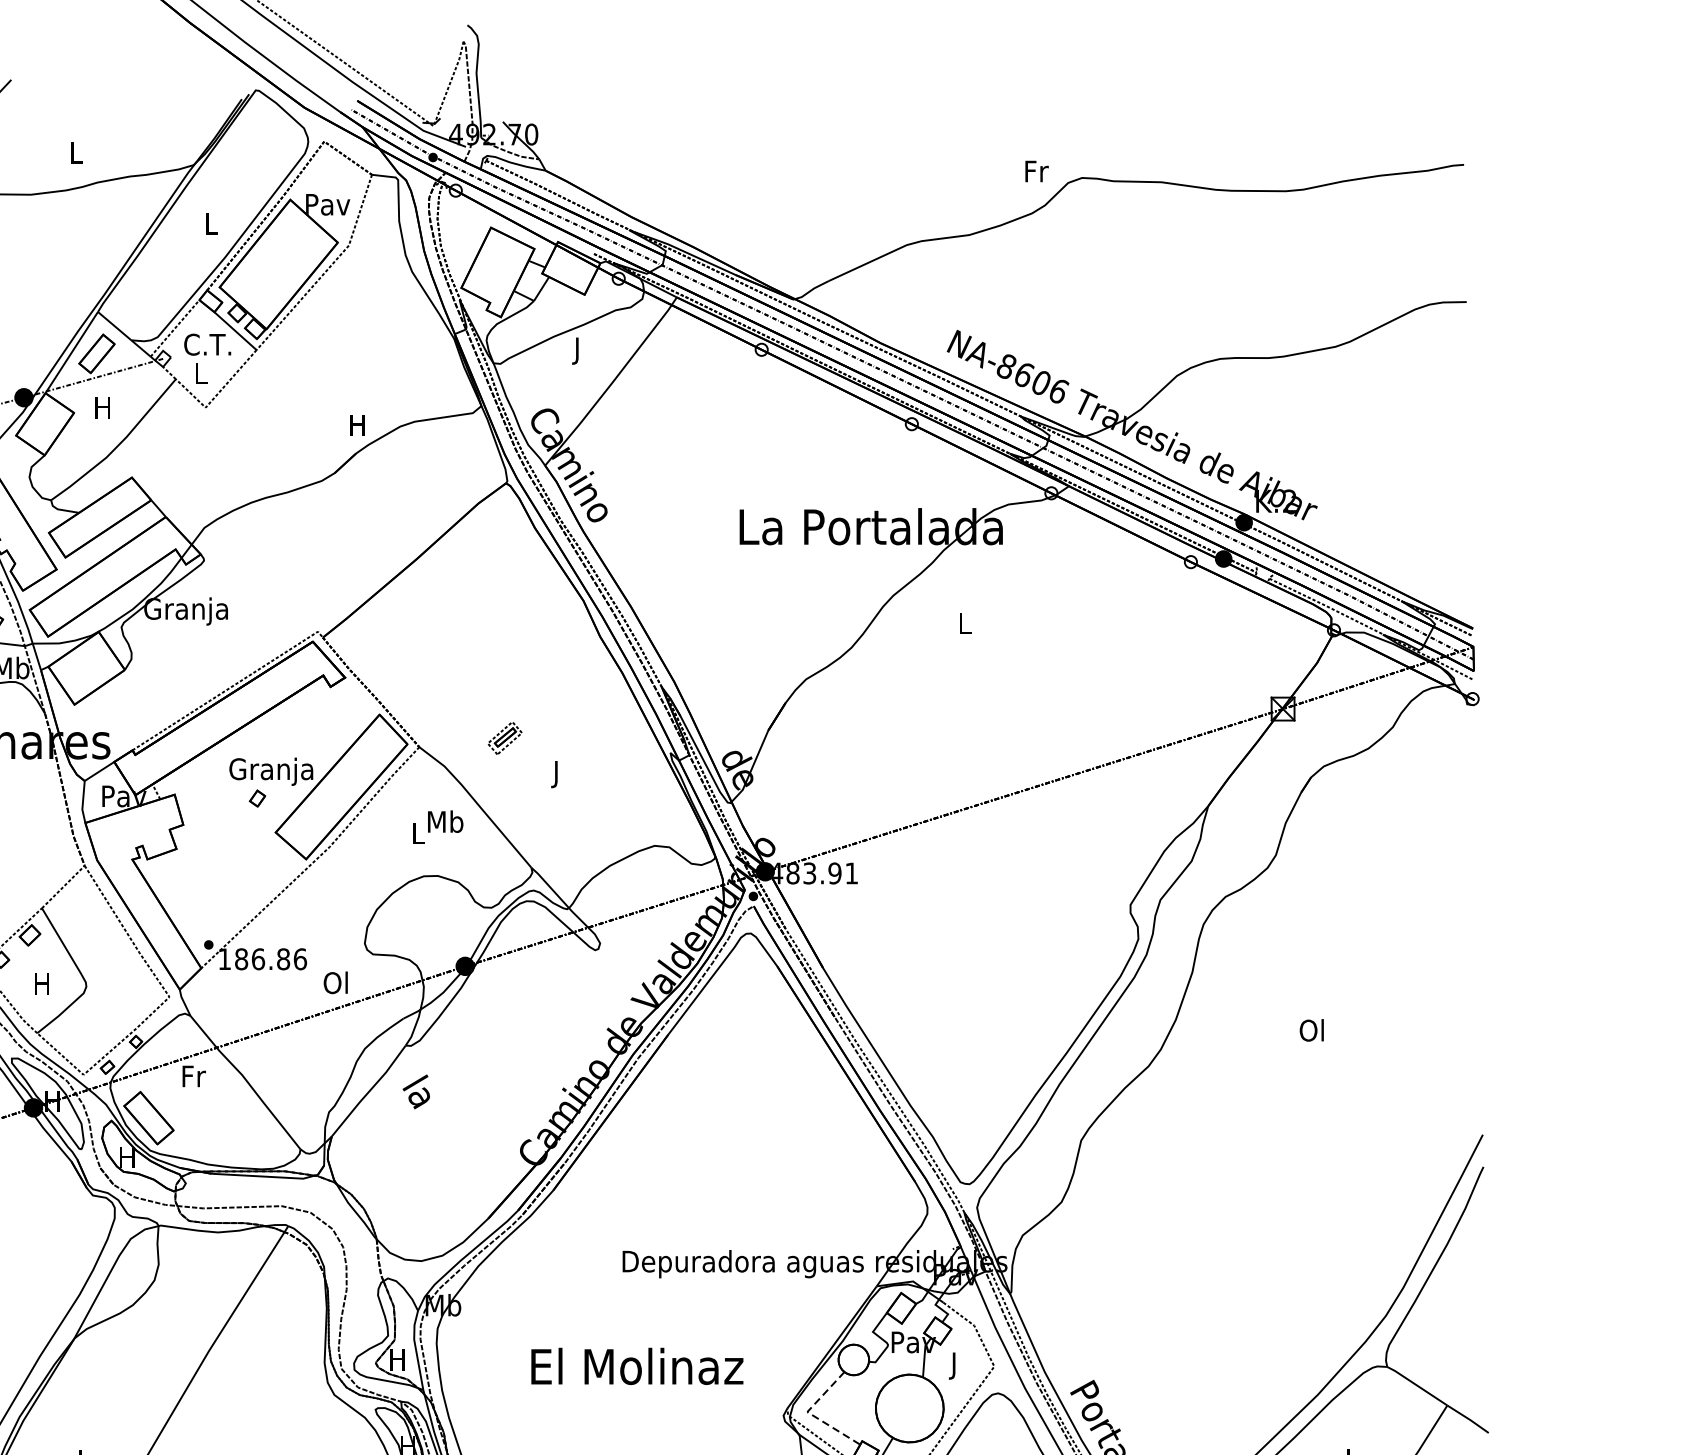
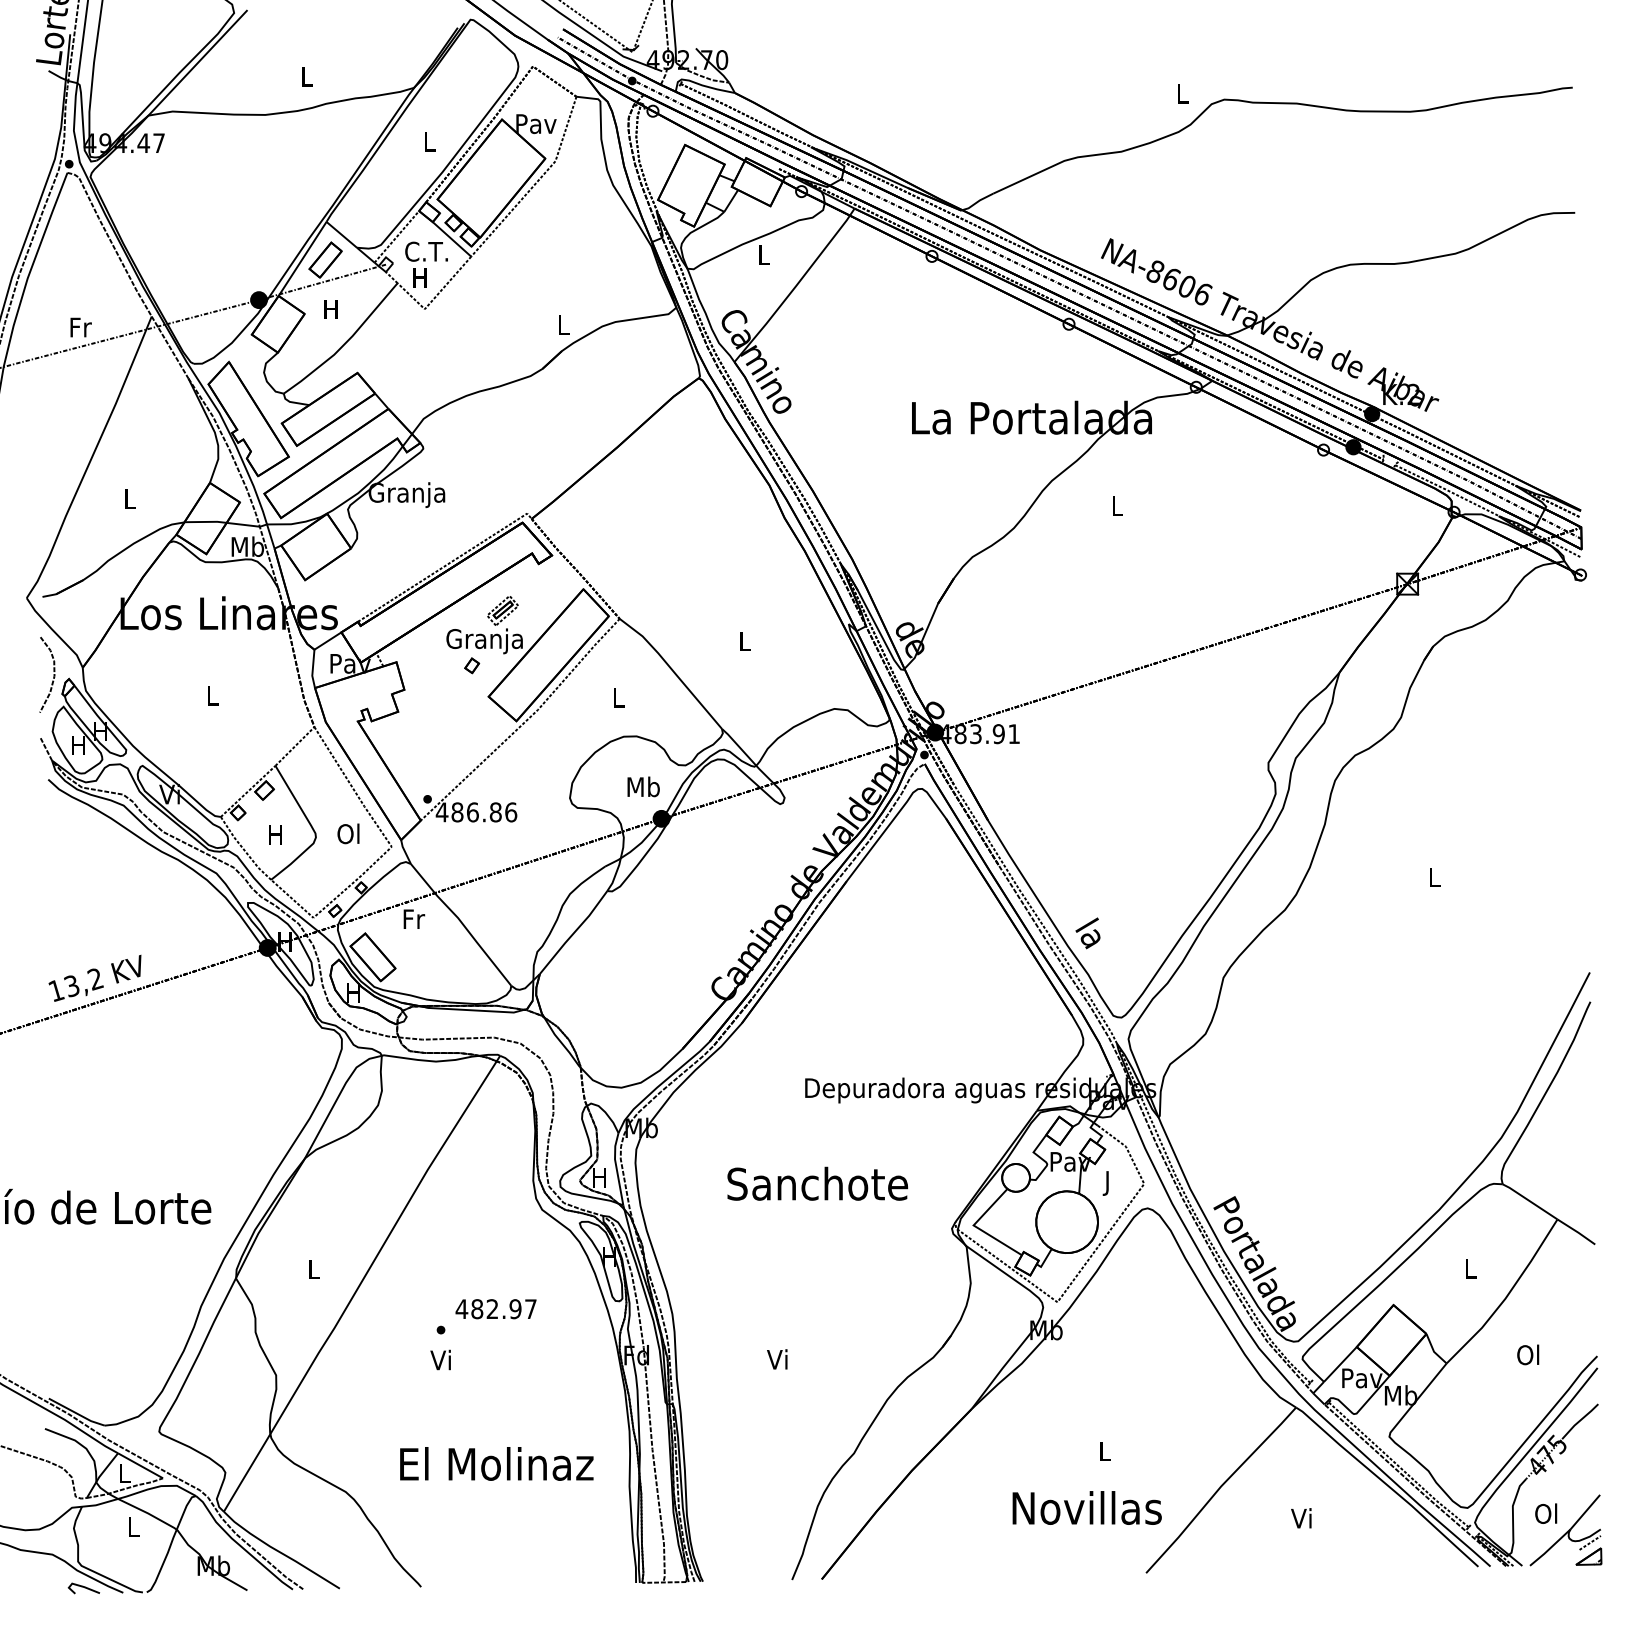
text: (1036, 171) -> (1182, 93), Fr -> L
text: (578, 351) -> (764, 257), J -> L
text: (199, 372) -> (419, 277), L -> H
text: (357, 424) -> (563, 324), H -> L
part: (504, 737) -> (502, 610), moved
text: (557, 774) -> (745, 643), J -> L
text: (445, 821) -> (643, 786), moved
text: (224, 959) -> (441, 812), 186.86 -> 486.86
text: (335, 982) -> (348, 833), moved
text: (1311, 1030) -> (1433, 877), Ol -> L
text: (415, 1092) -> (1087, 933), moved
text: (637, 1366) -> (818, 1183), El Molinaz -> Sanchote
line: (810, 1414) -> (976, 1227), dashed -> solid

